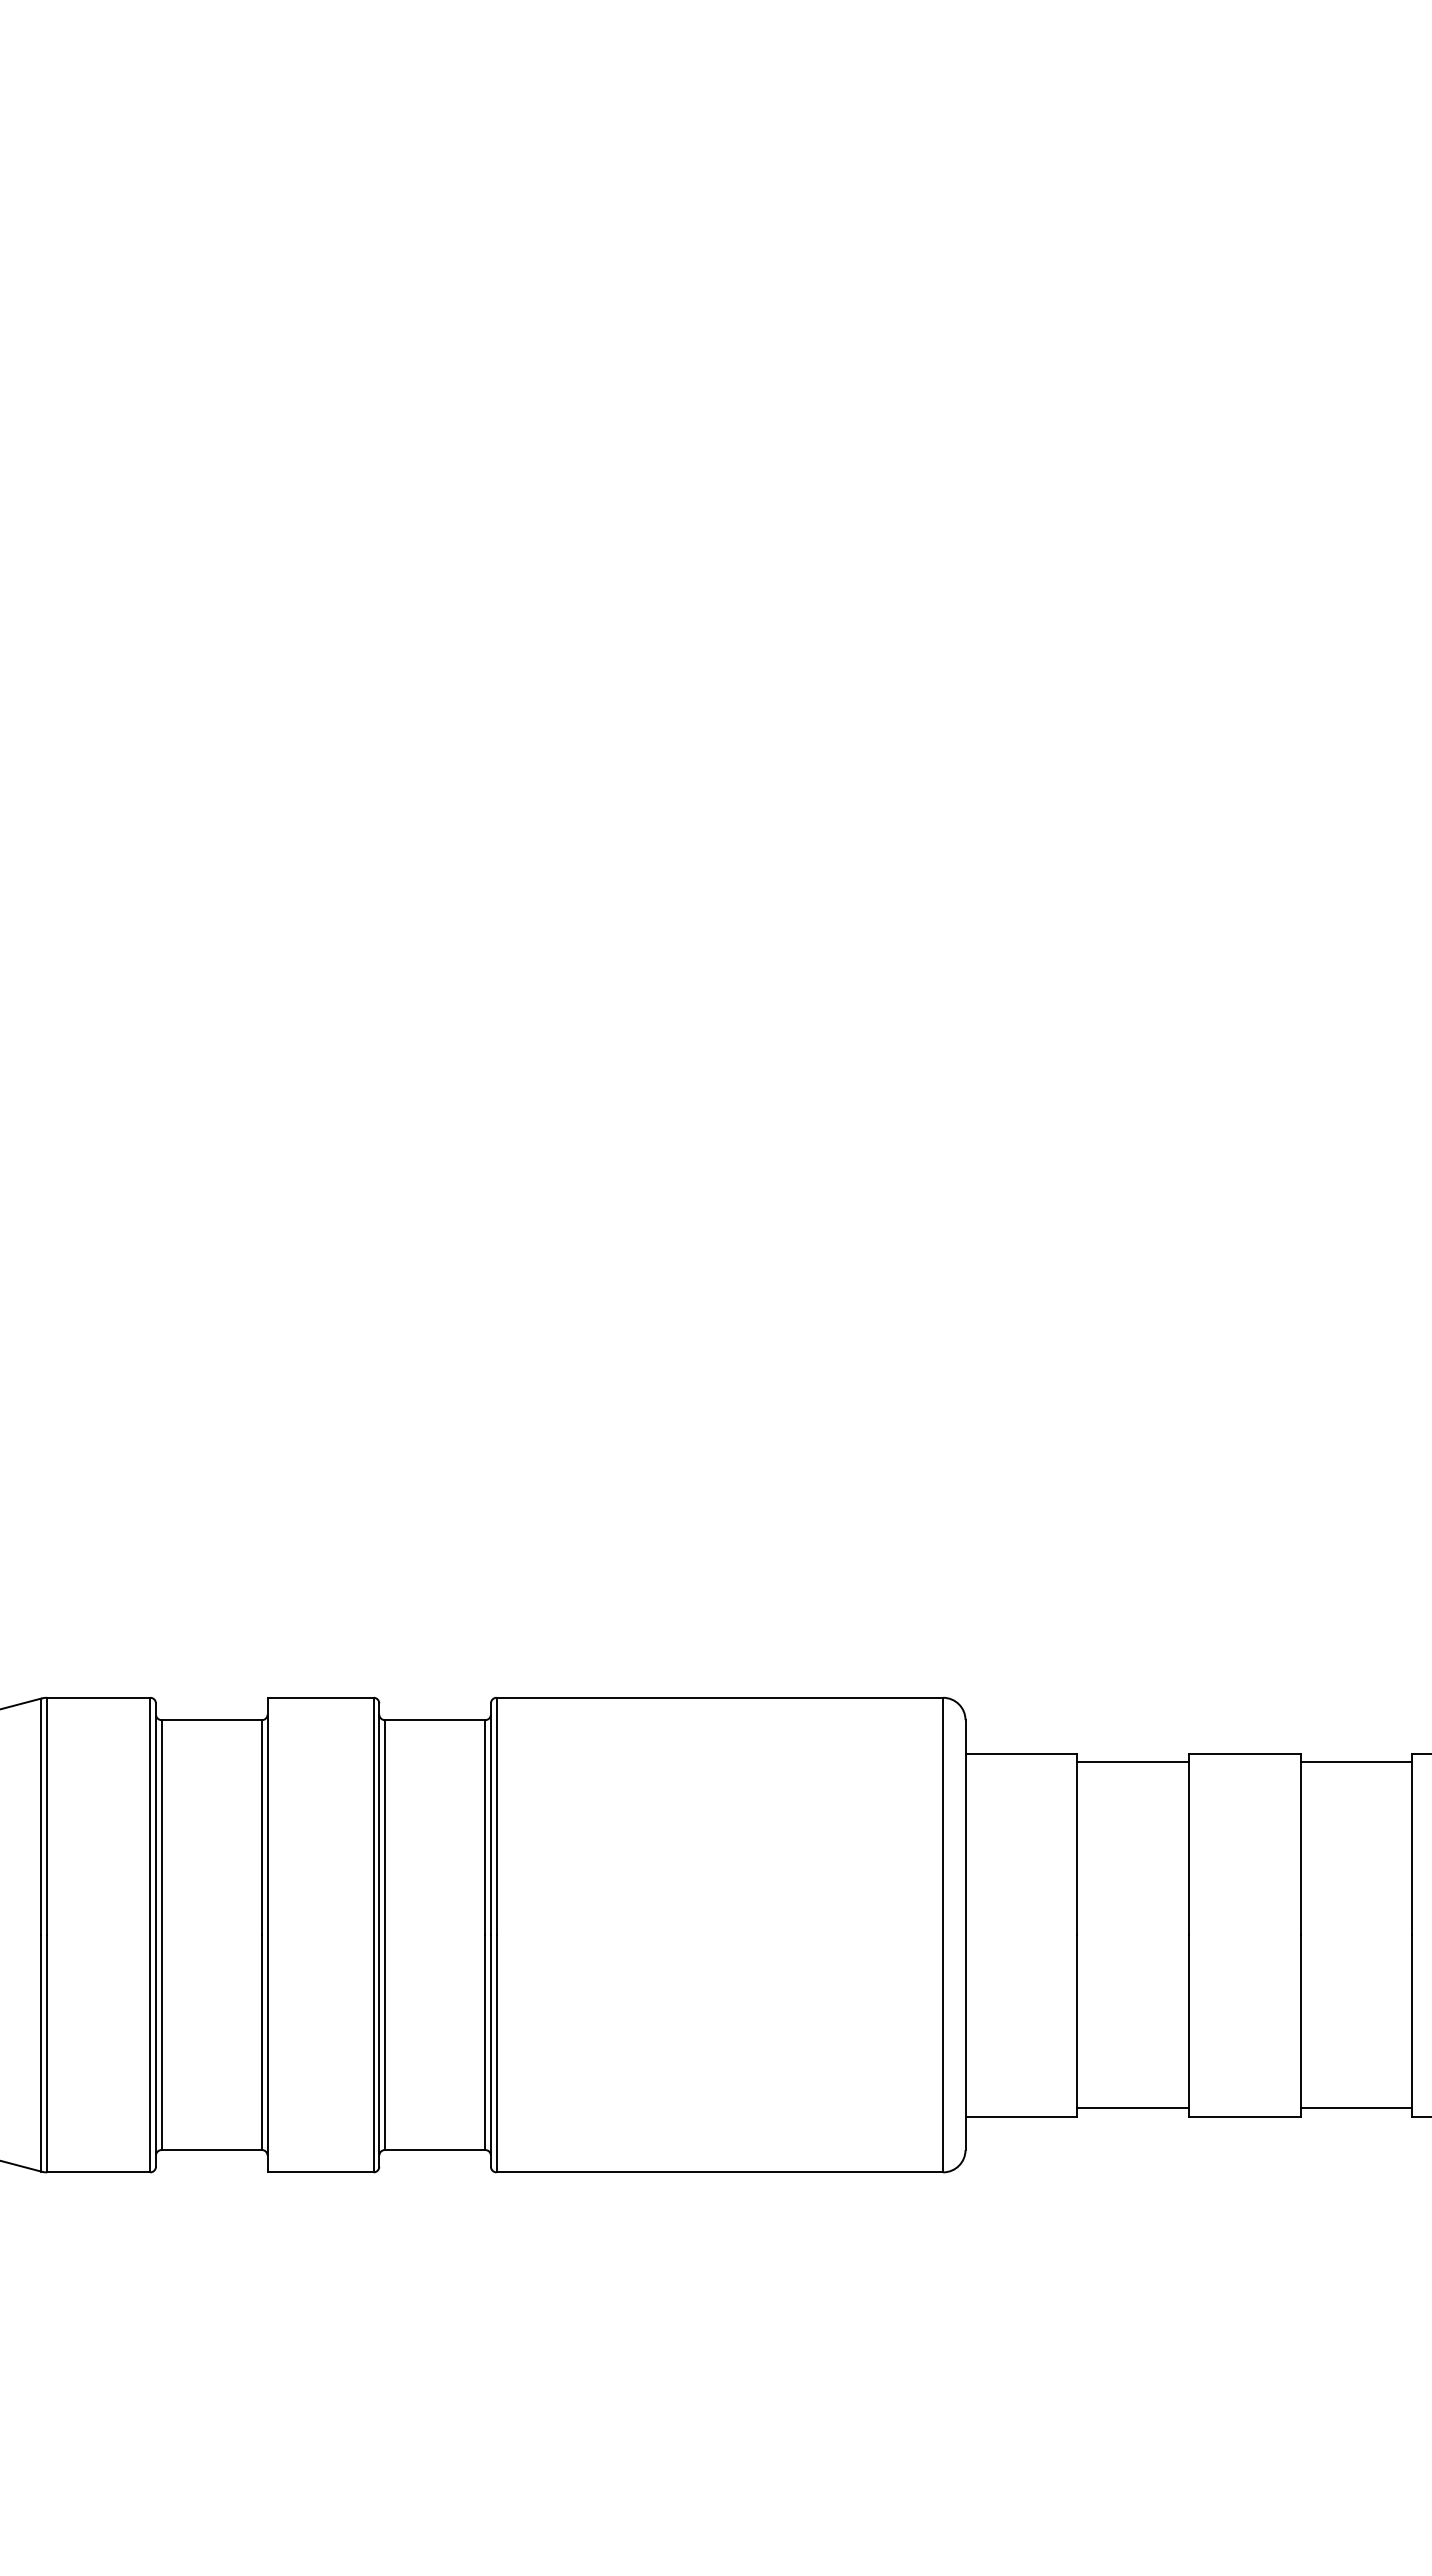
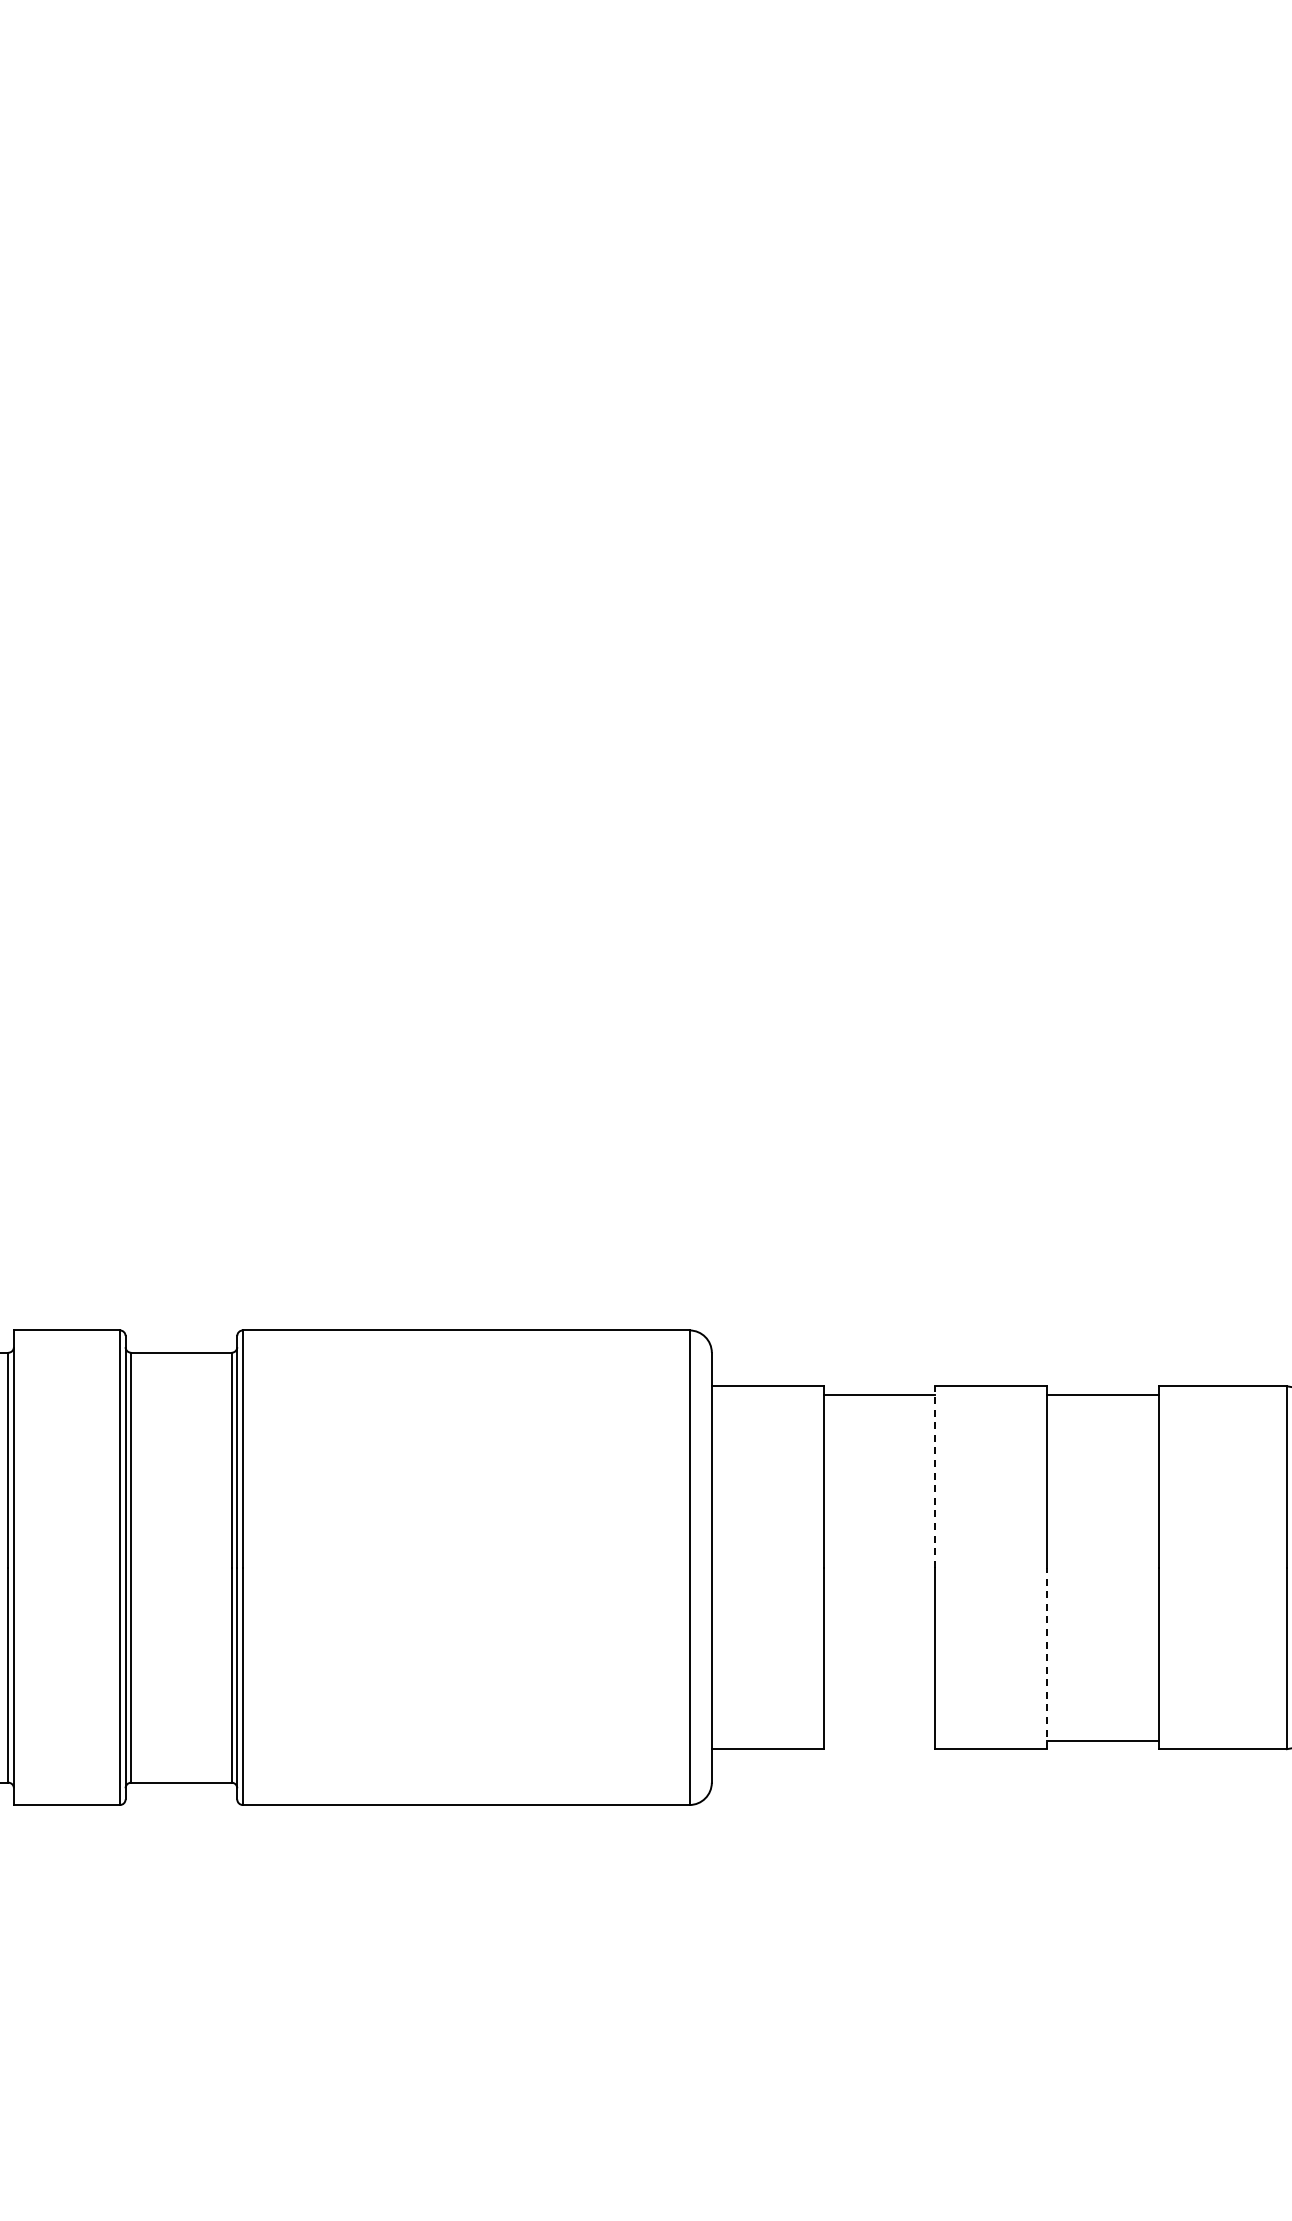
line: (1188, 1844) -> (934, 1477), solid -> dashed
line: (1300, 2025) -> (1046, 1658), solid -> dashed
line: (1132, 2108) -> (878, 1741), removed

